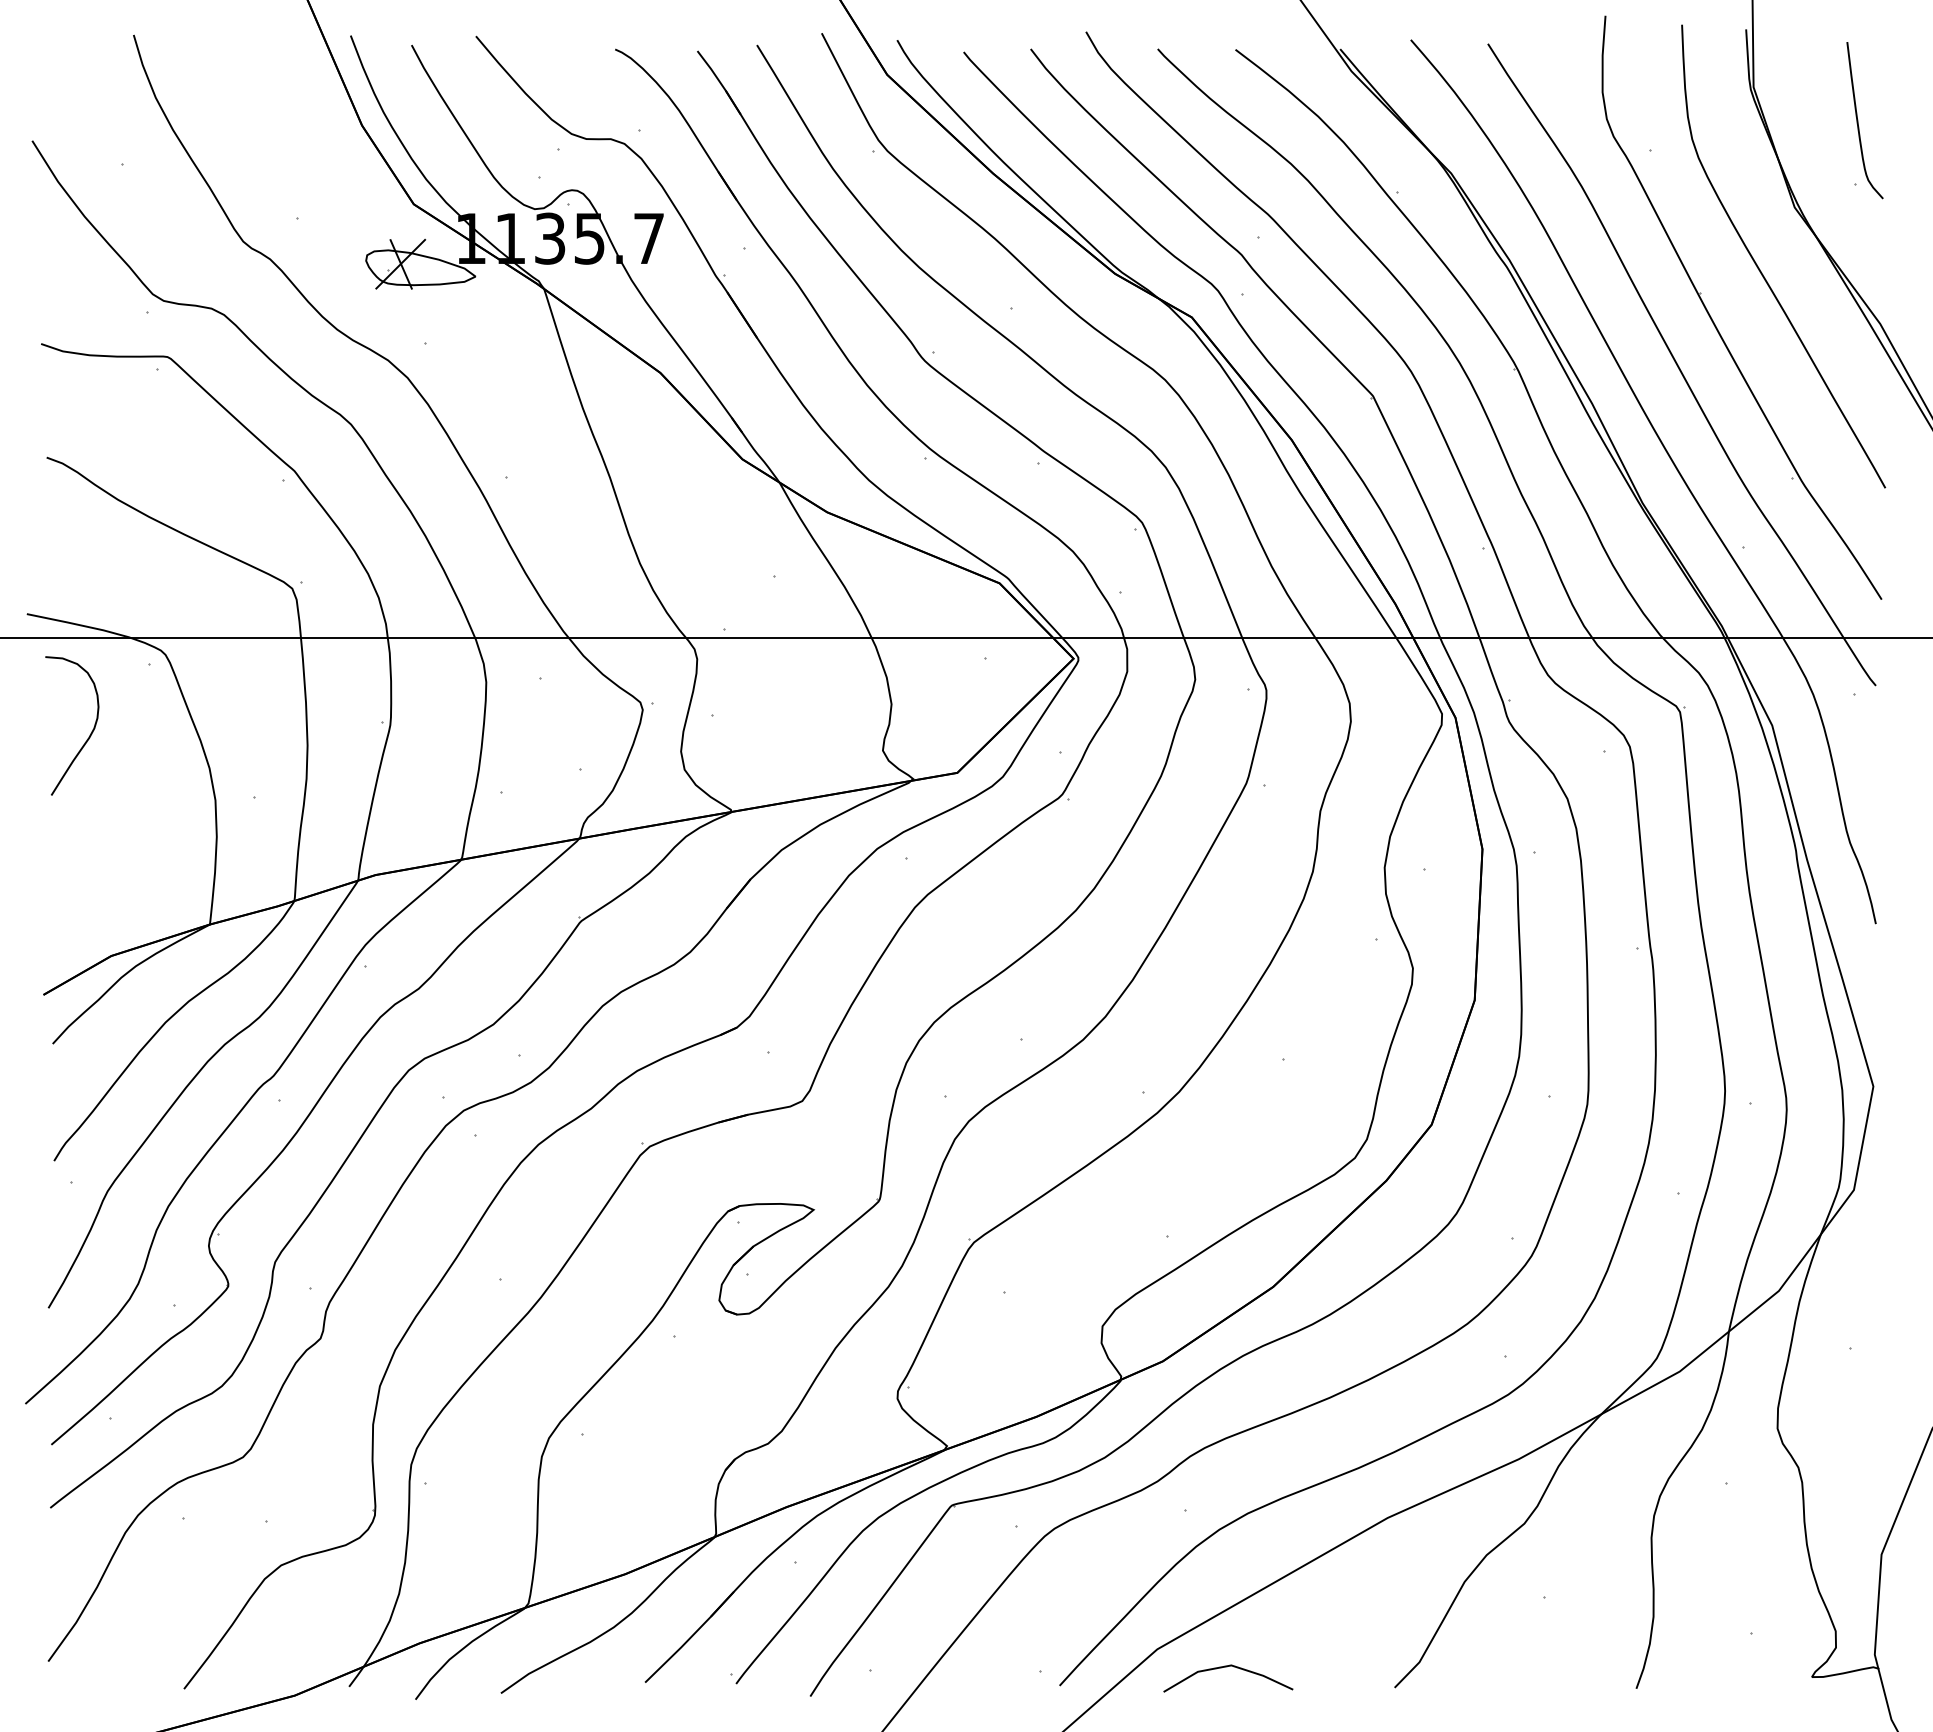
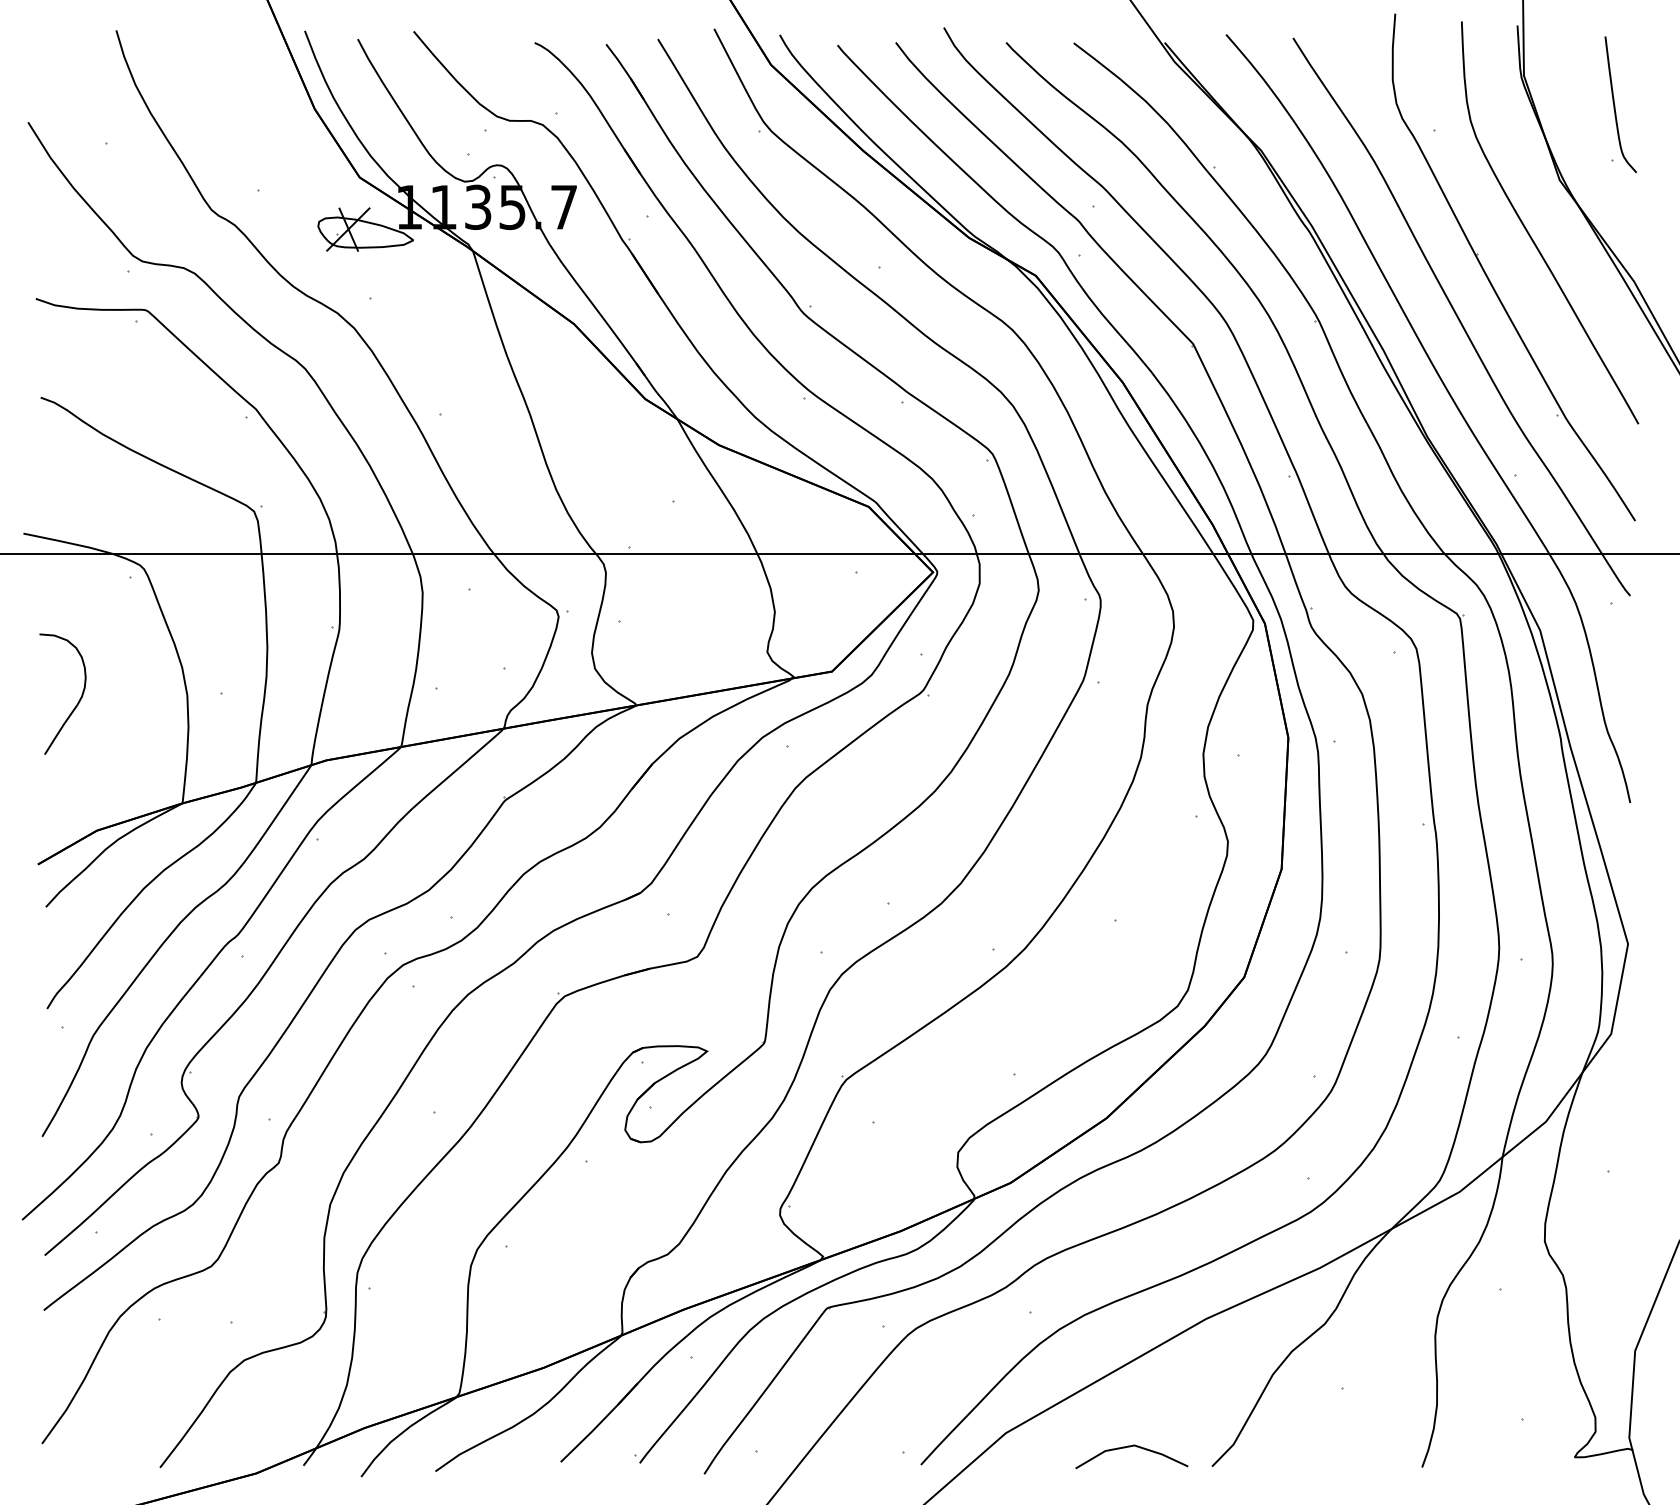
curve: (90, 733) -> (78, 700), moved
line: (1227, 1667) -> (1131, 1447), moved

